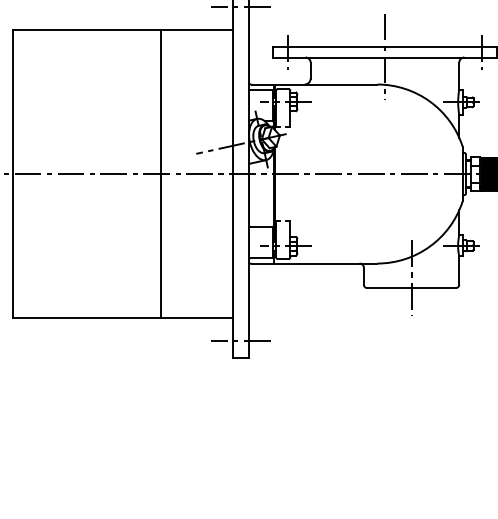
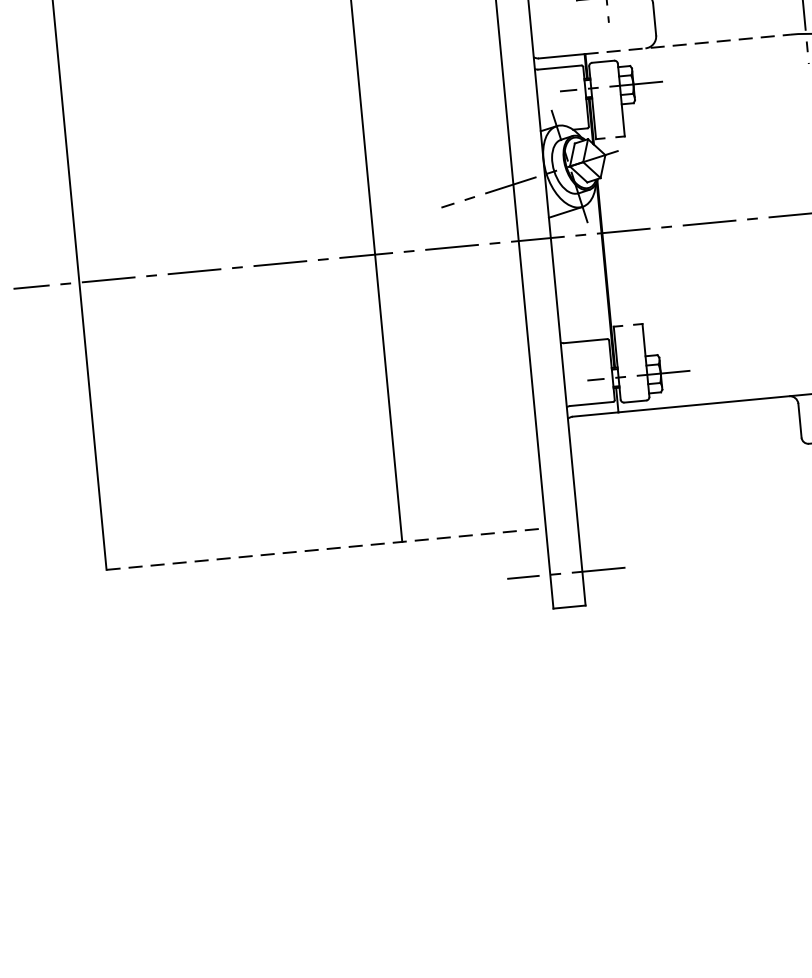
line: (325, 84) -> (686, 44), solid -> dashed
line: (123, 317) -> (326, 548), solid -> dashed

